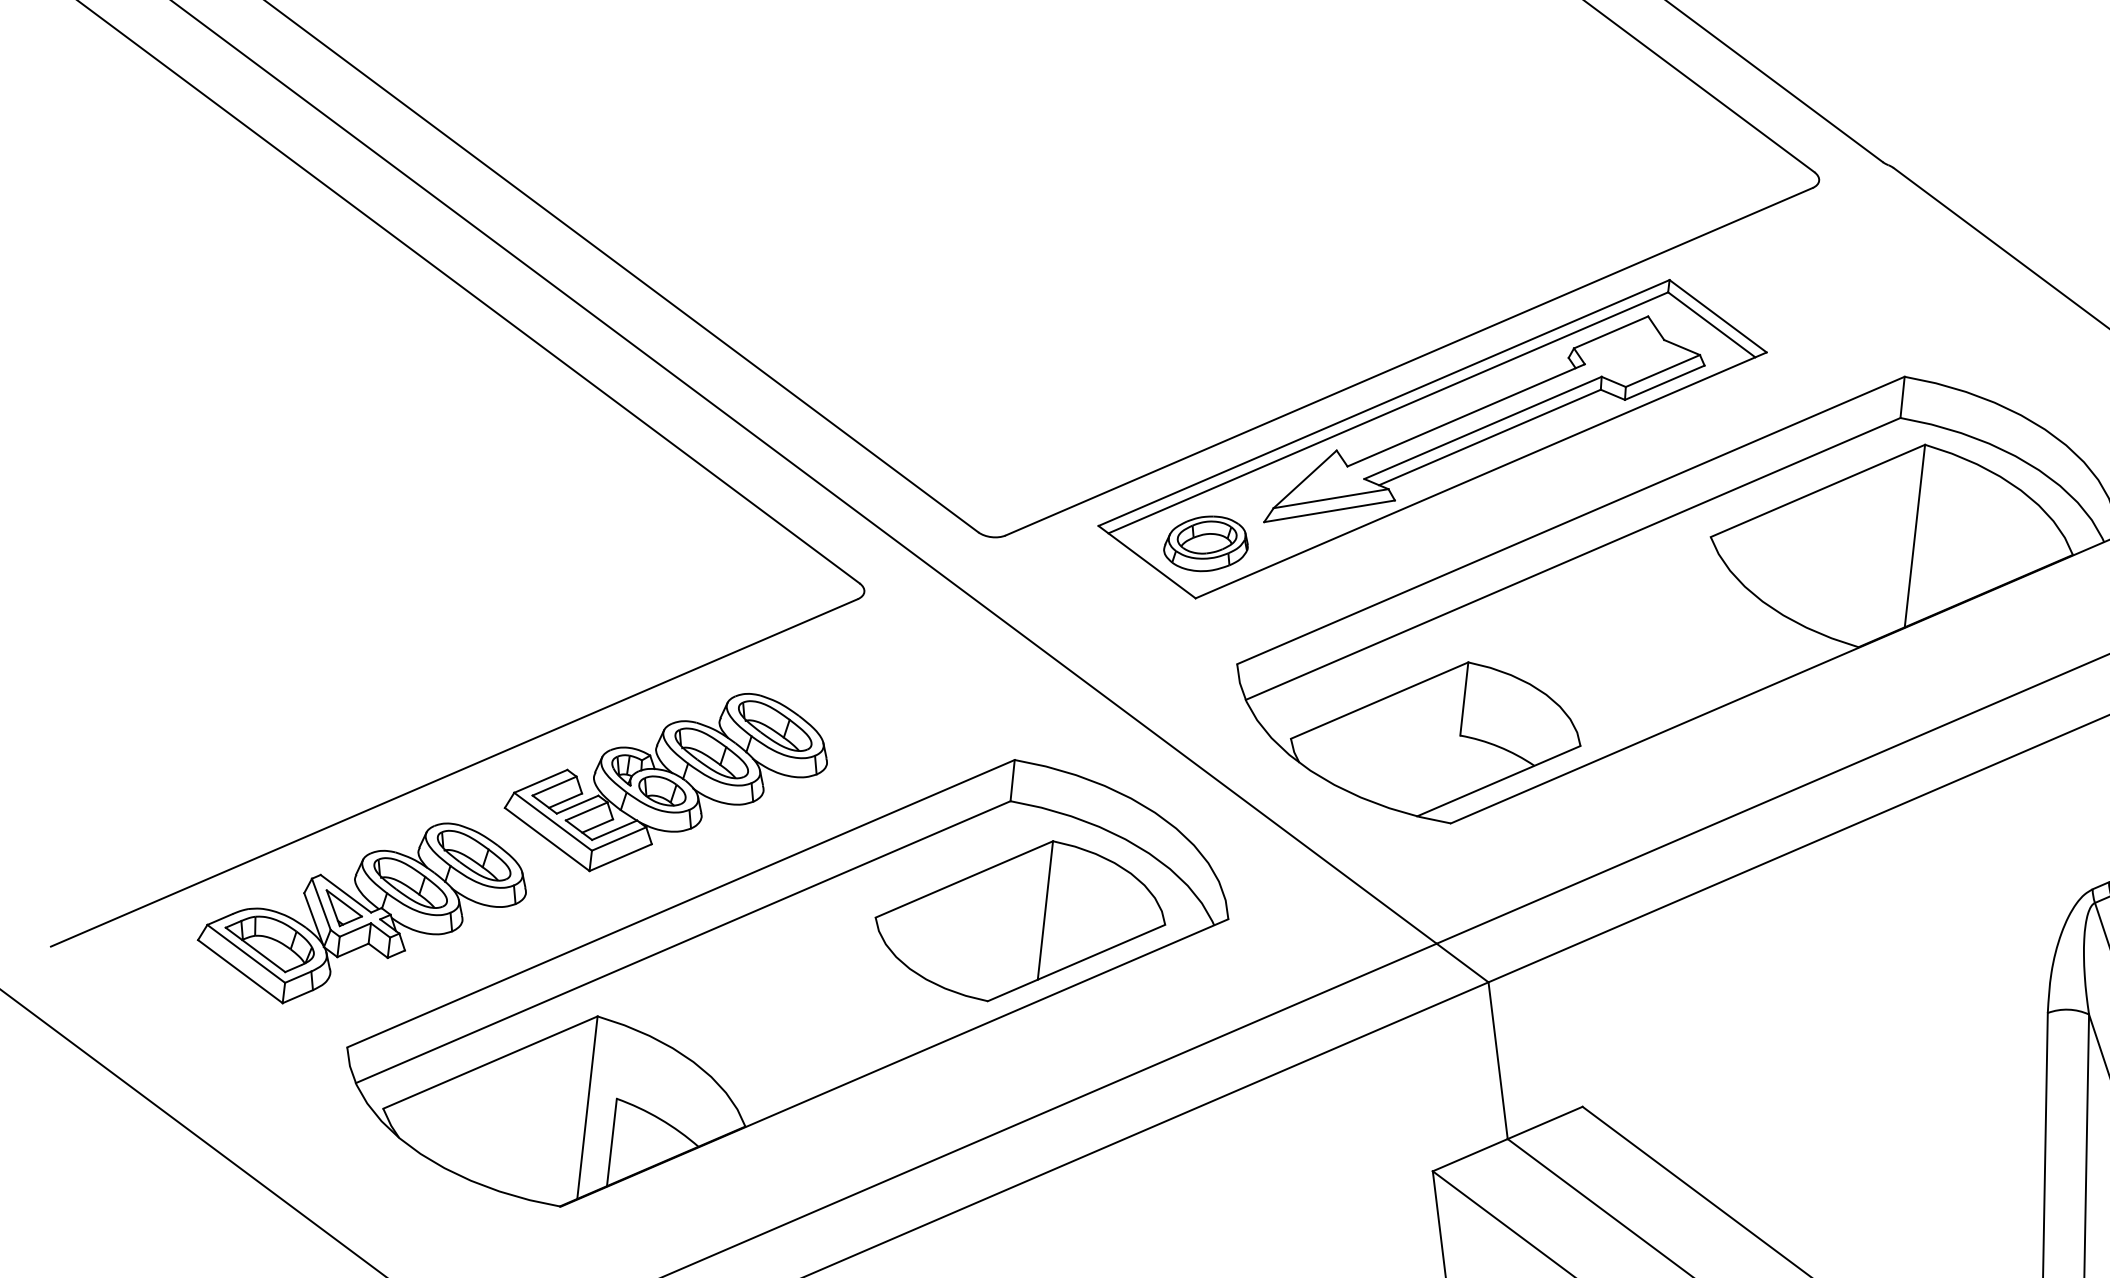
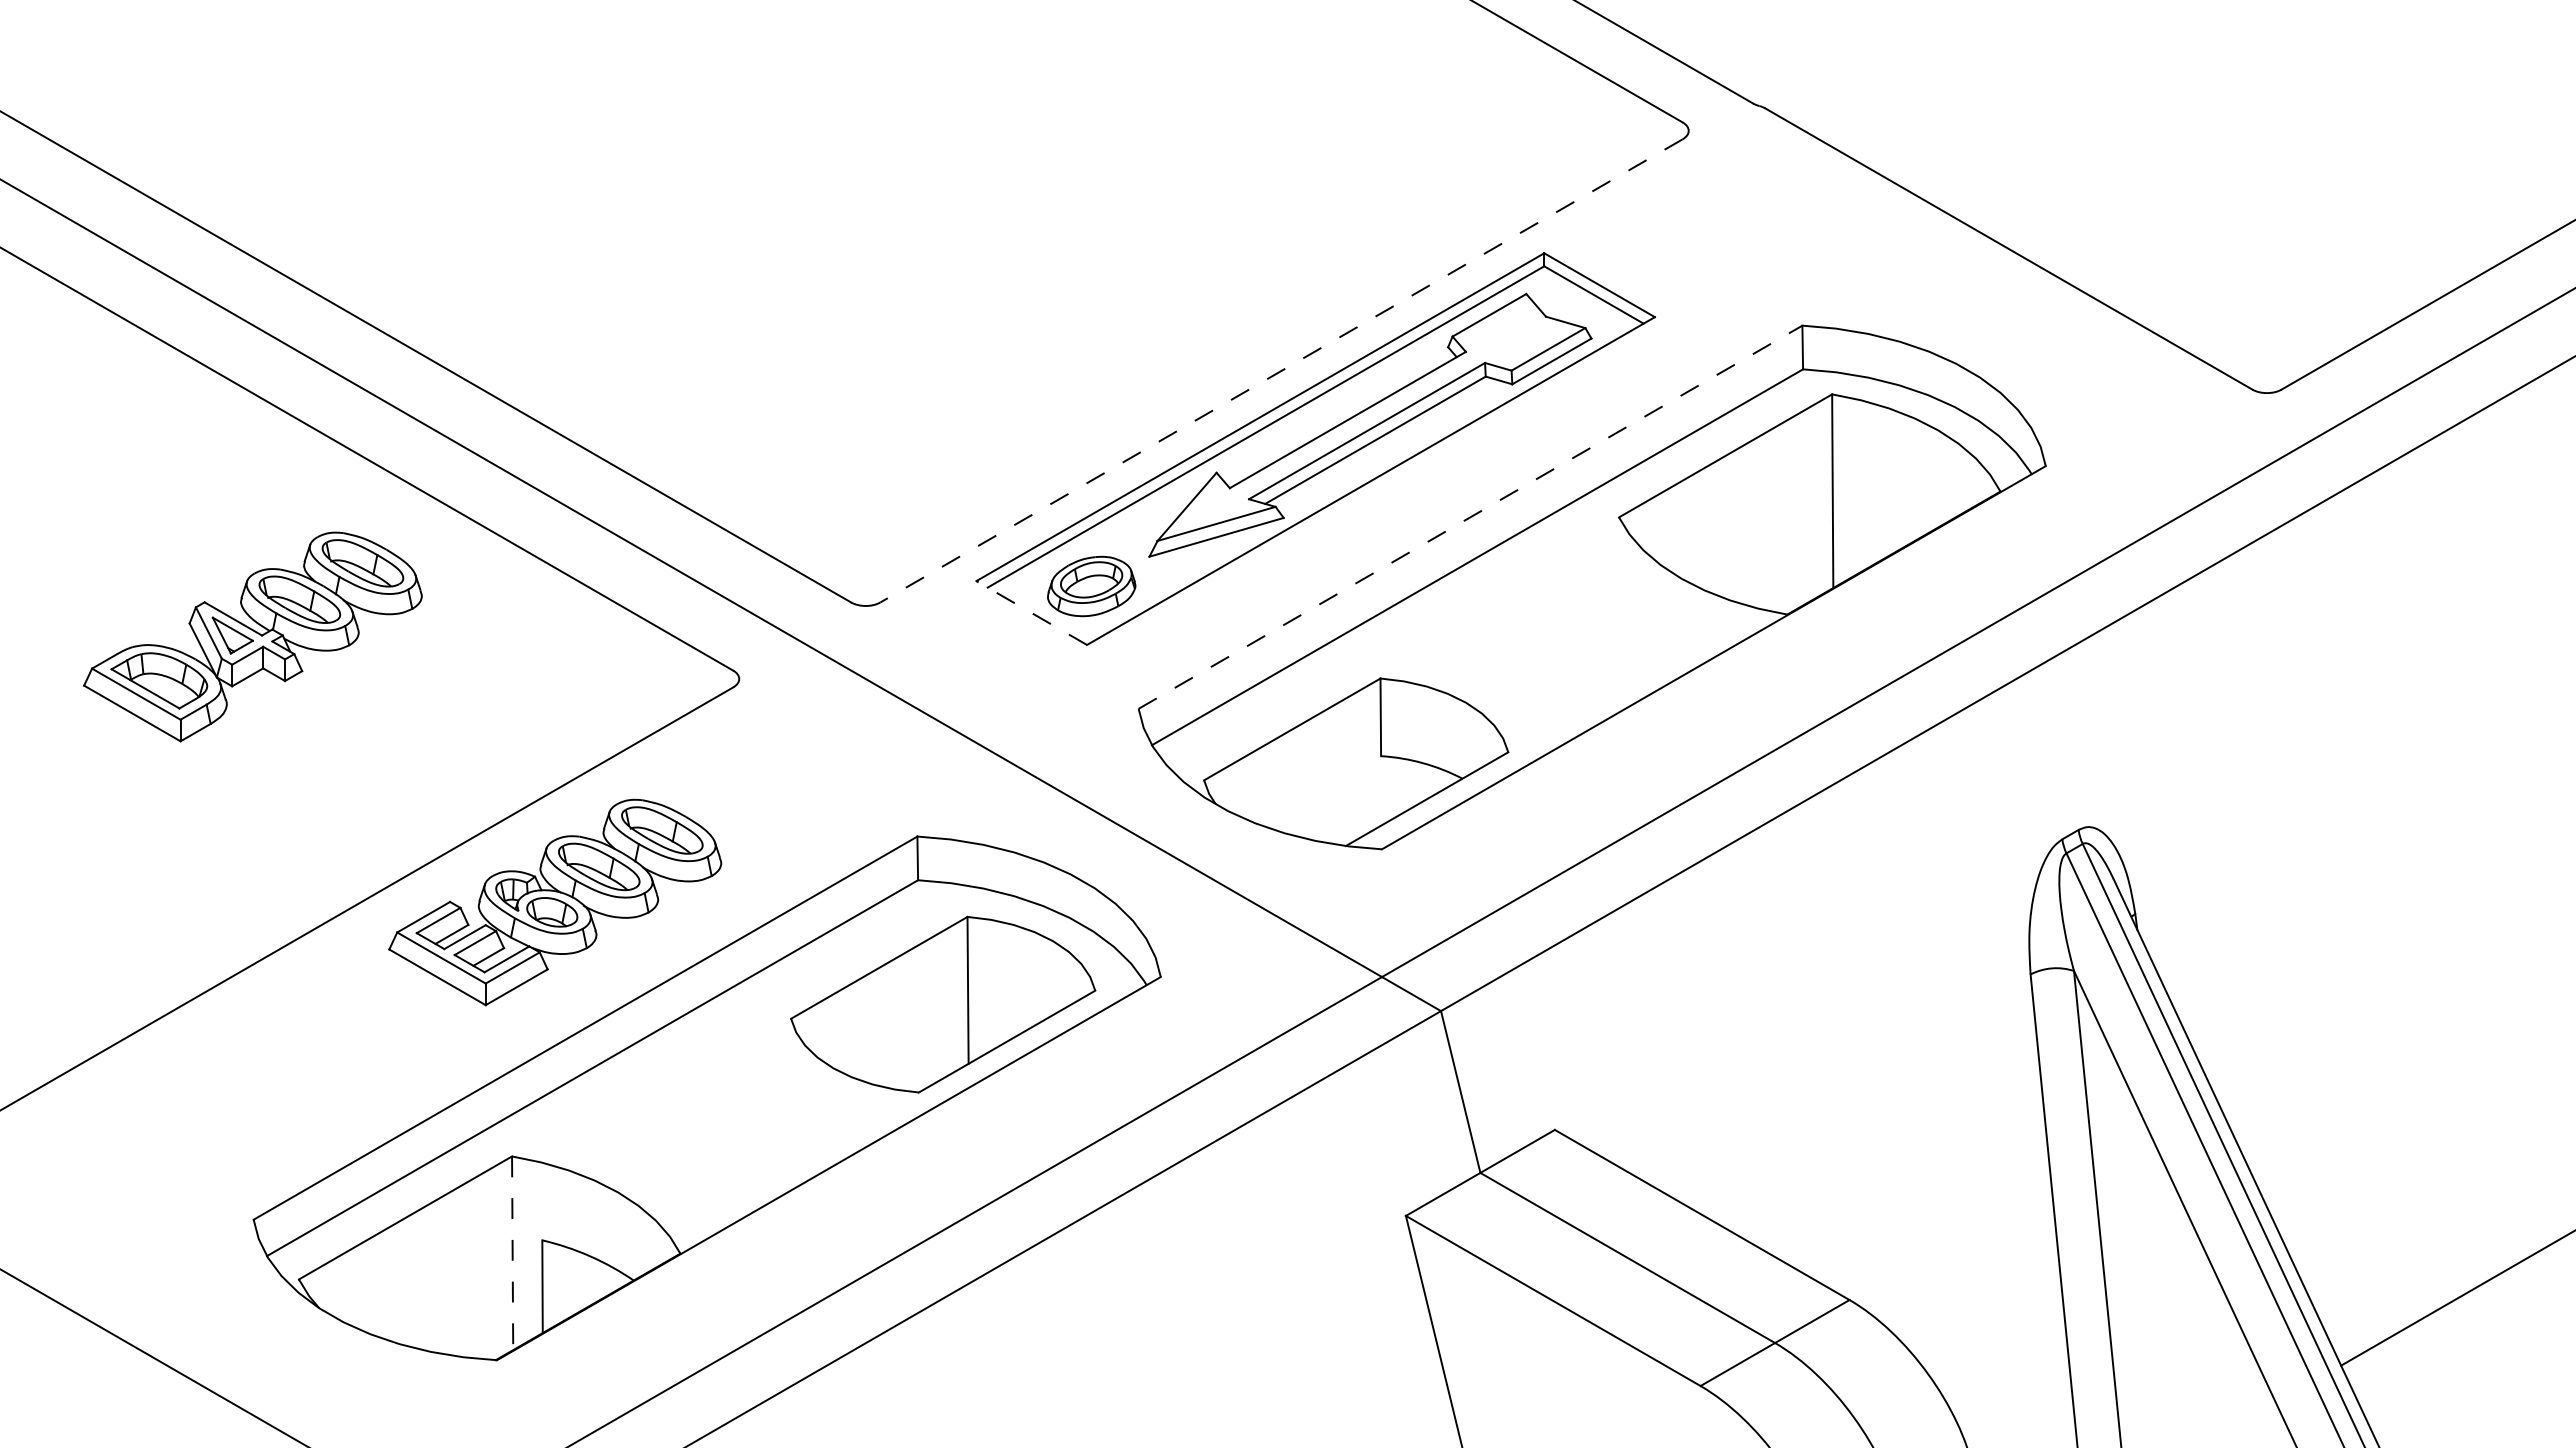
line: (1409, 362) -> (1281, 371), solid -> dashed
line: (1570, 520) -> (1470, 517), solid -> dashed
line: (1146, 562) -> (1031, 613), solid -> dashed
part: (362, 912) -> (252, 636), moved
line: (587, 1107) -> (512, 1253), solid -> dashed

